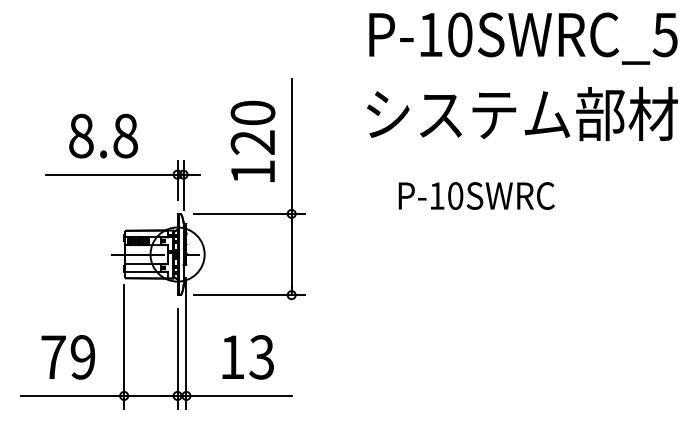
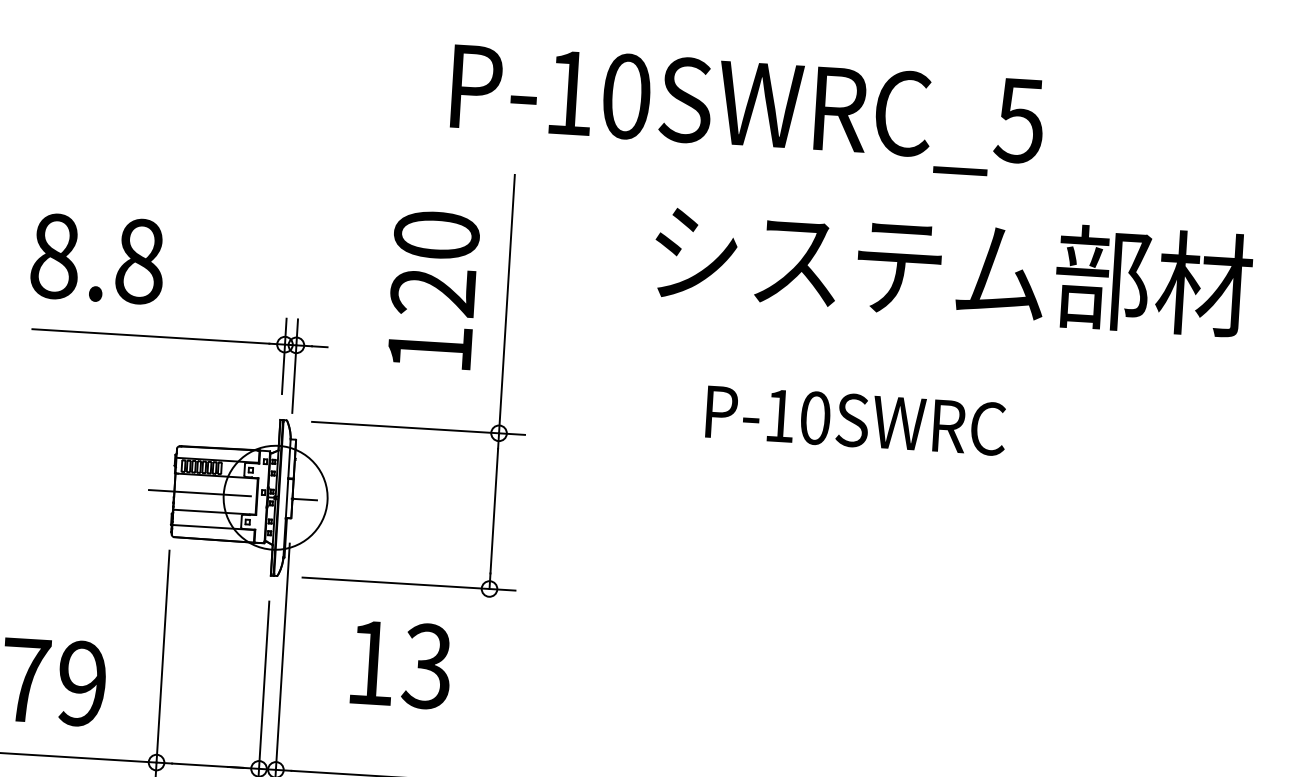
text: (523, 38) -> (747, 110), moved
text: (103, 135) -> (97, 257), moved
text: (247, 357) -> (399, 665), moved

